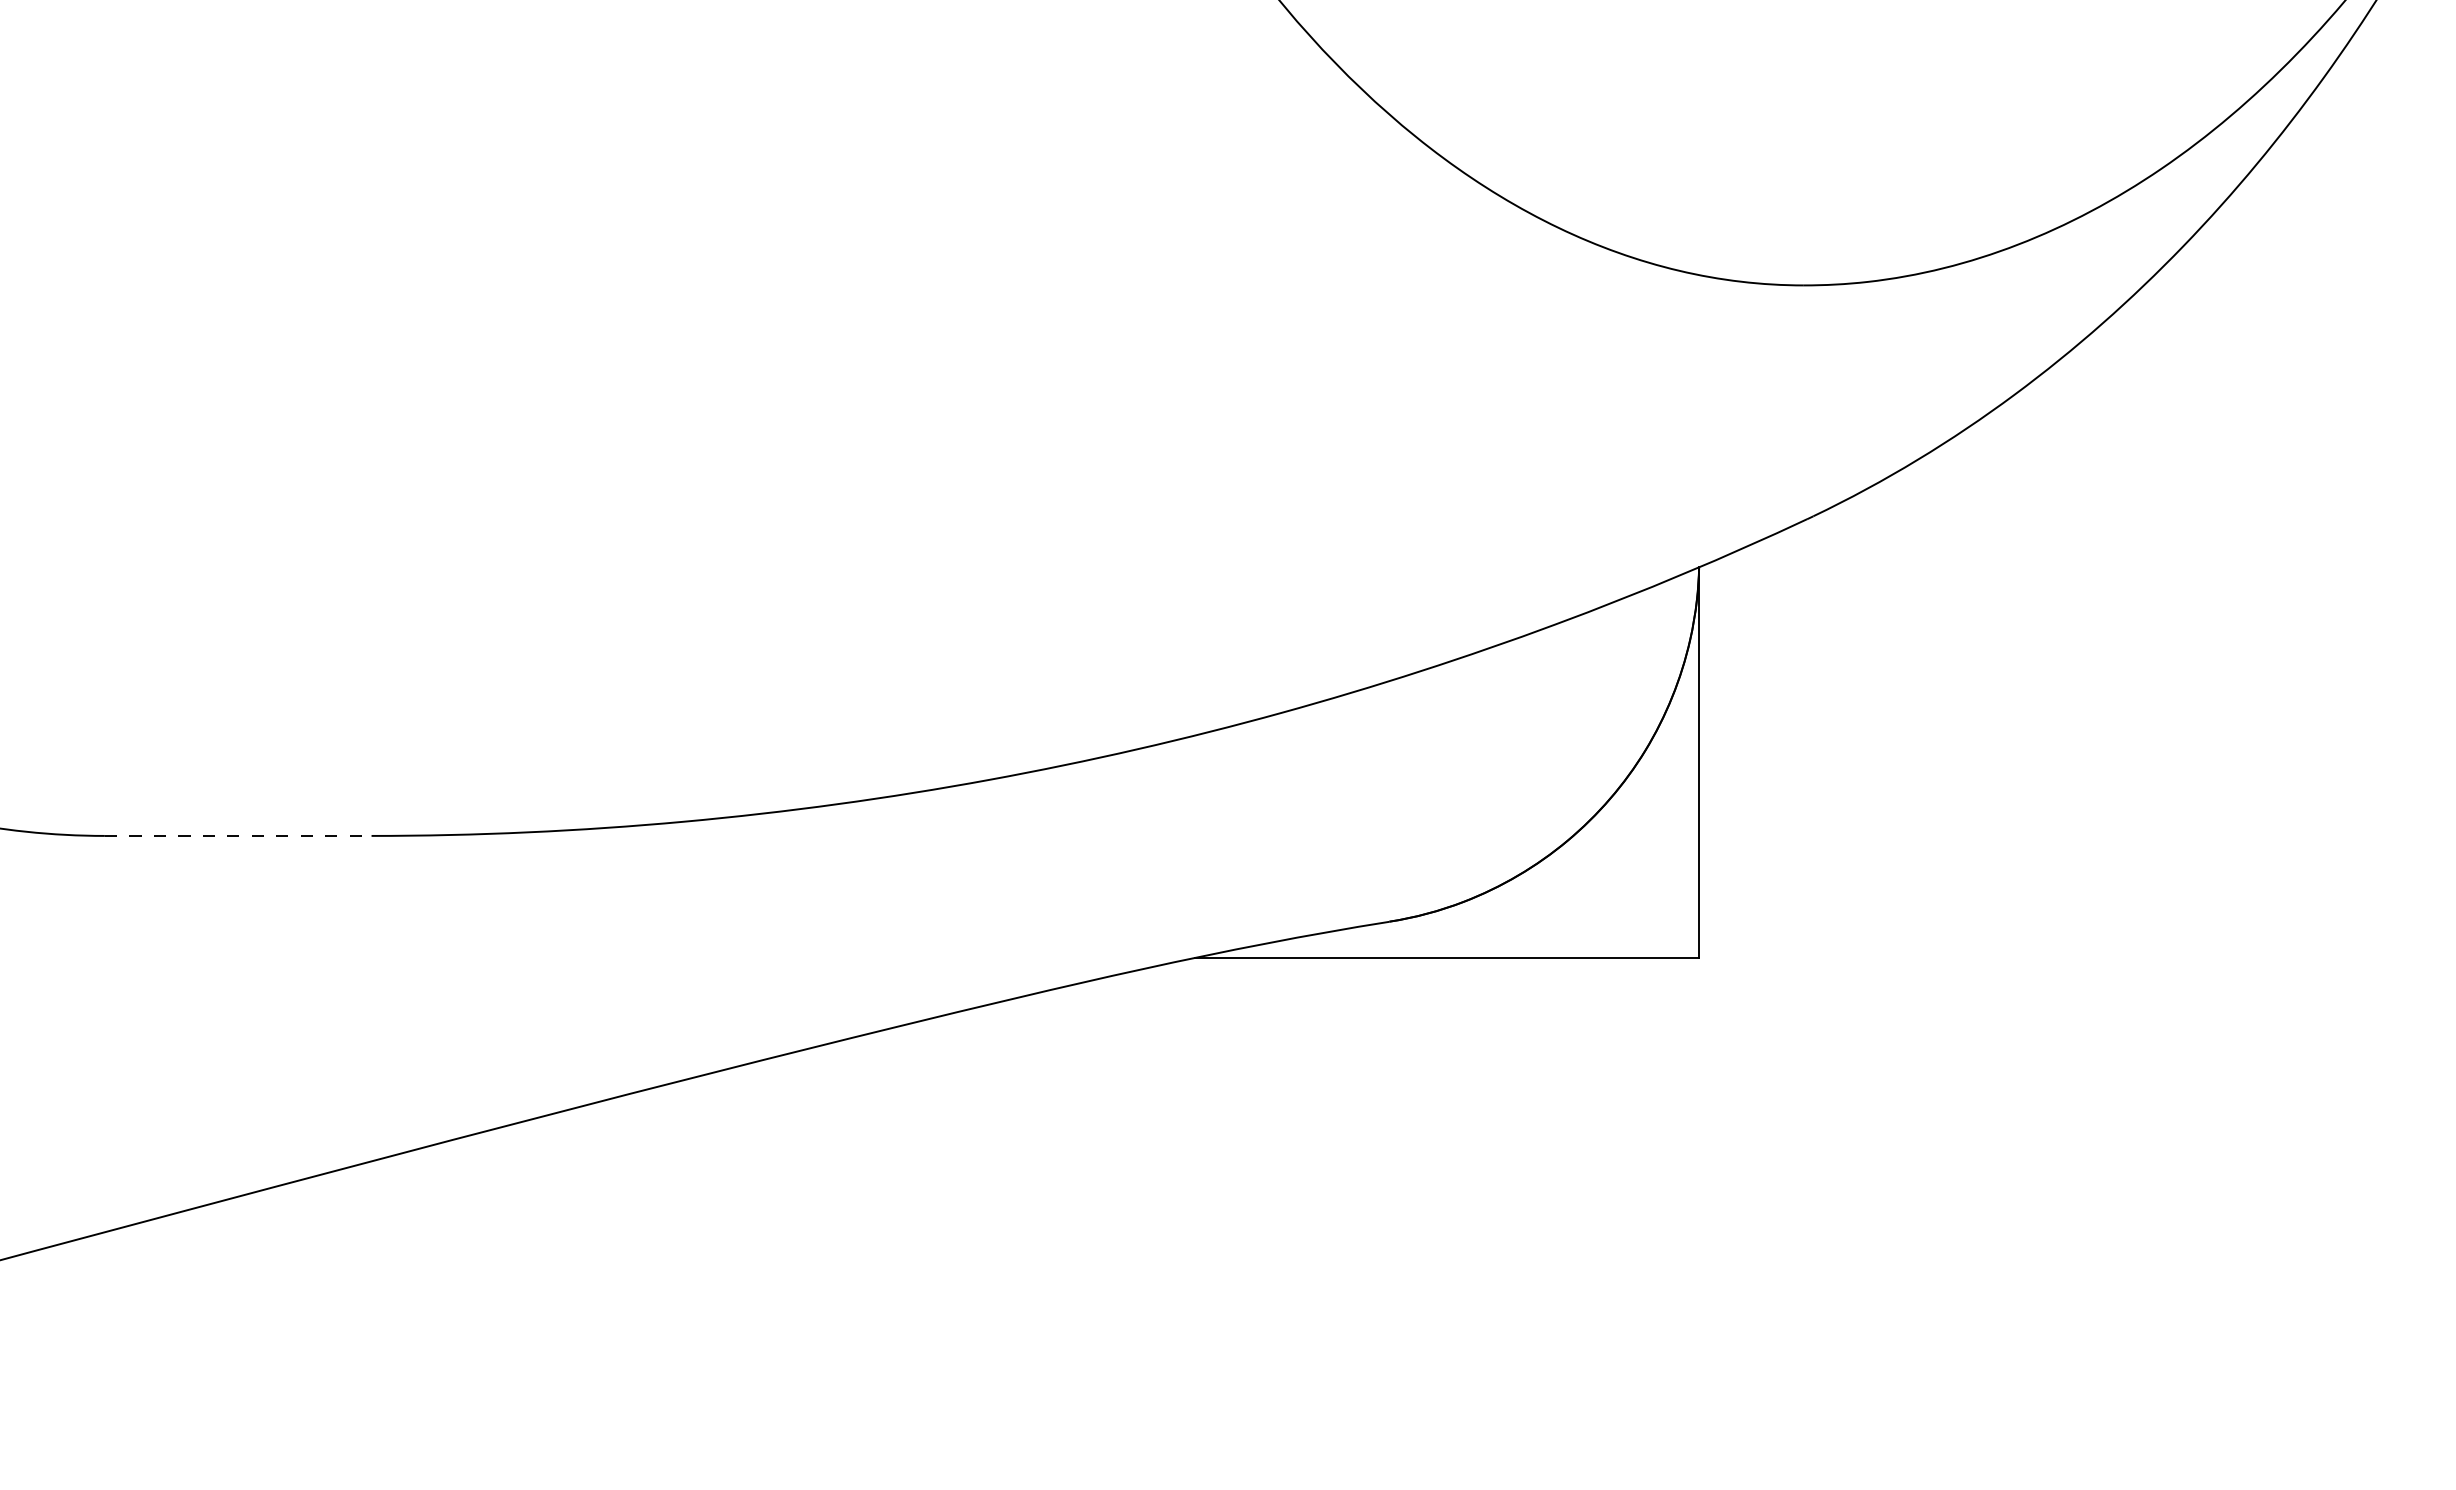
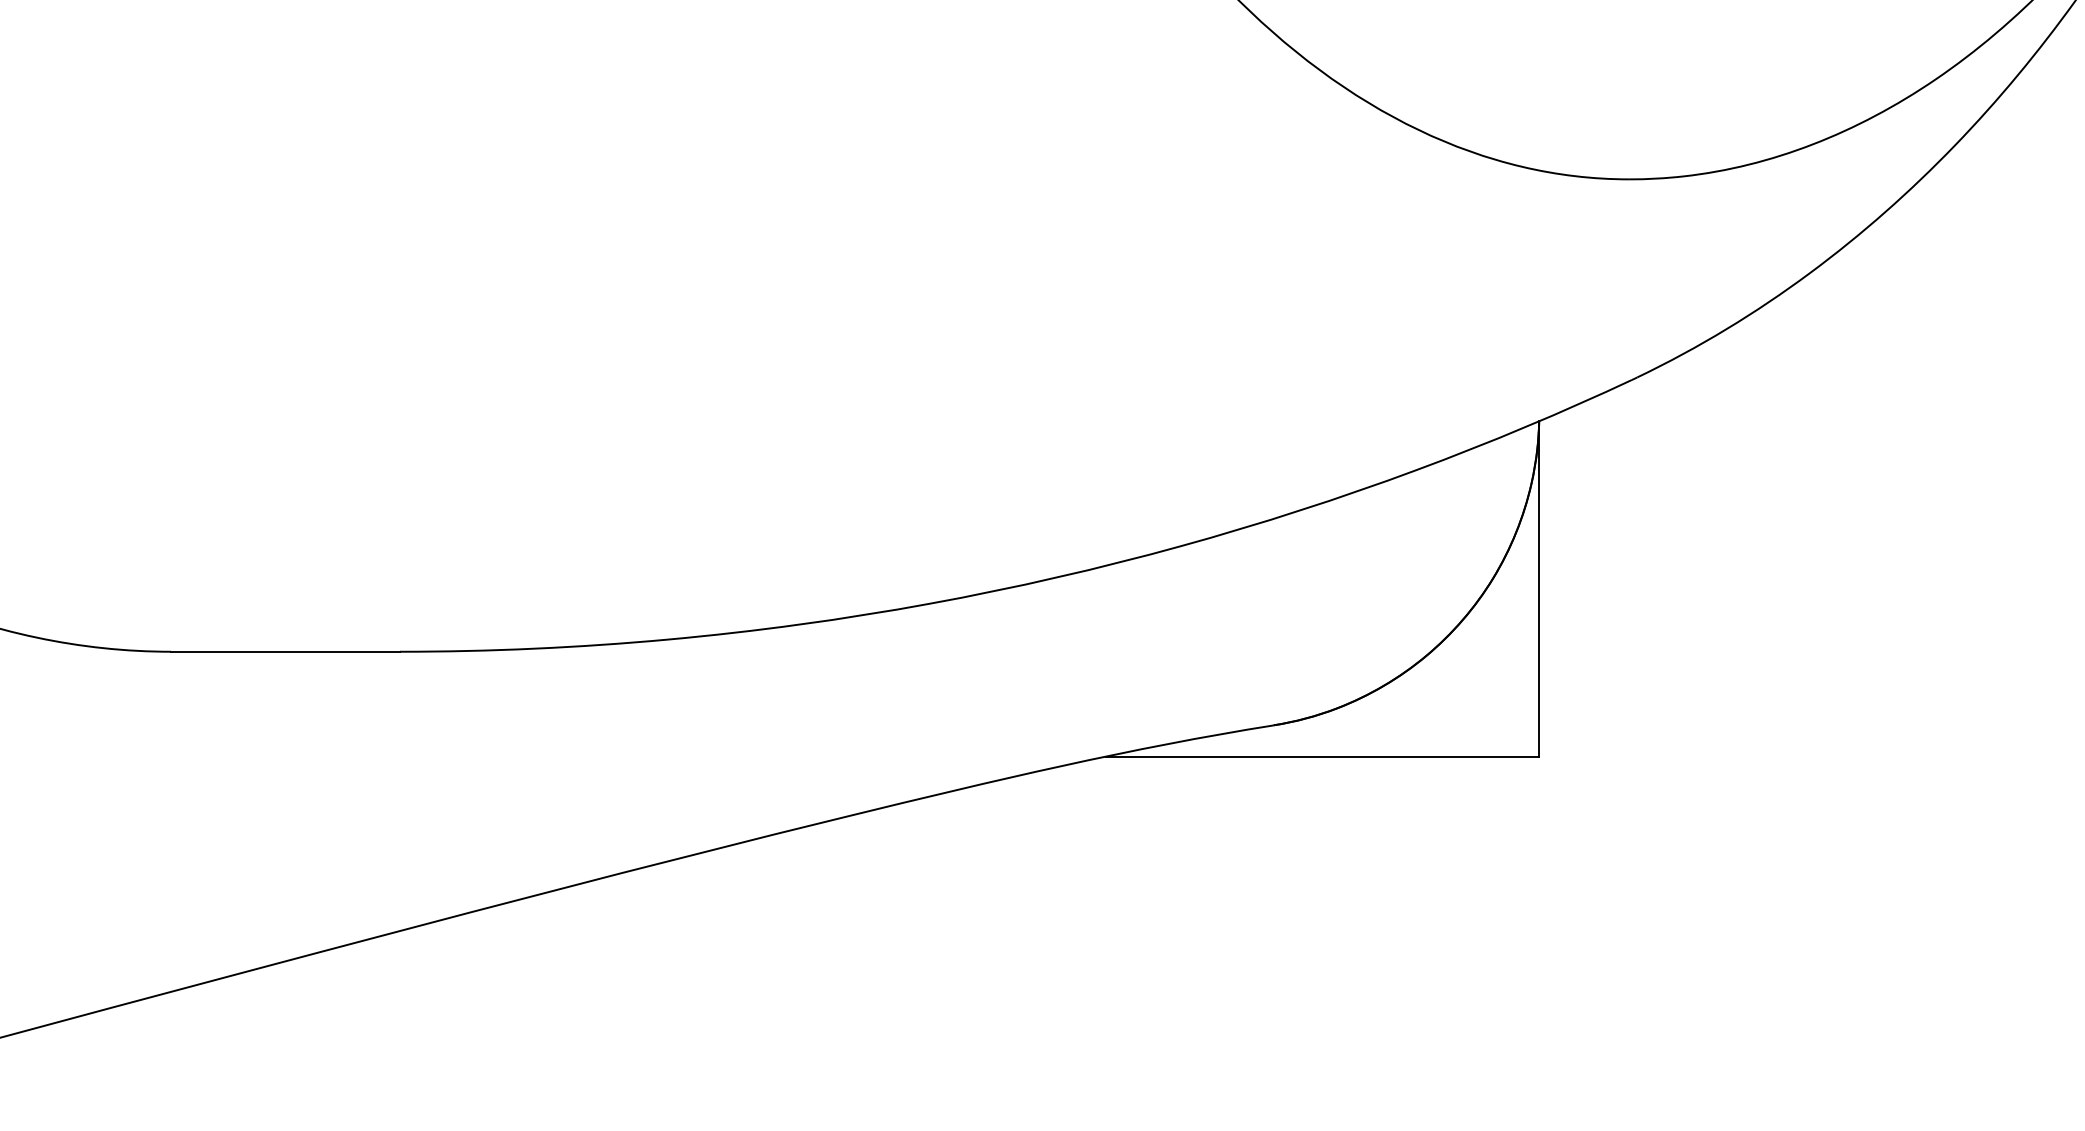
line: (238, 835) -> (285, 651), dashed -> solid

